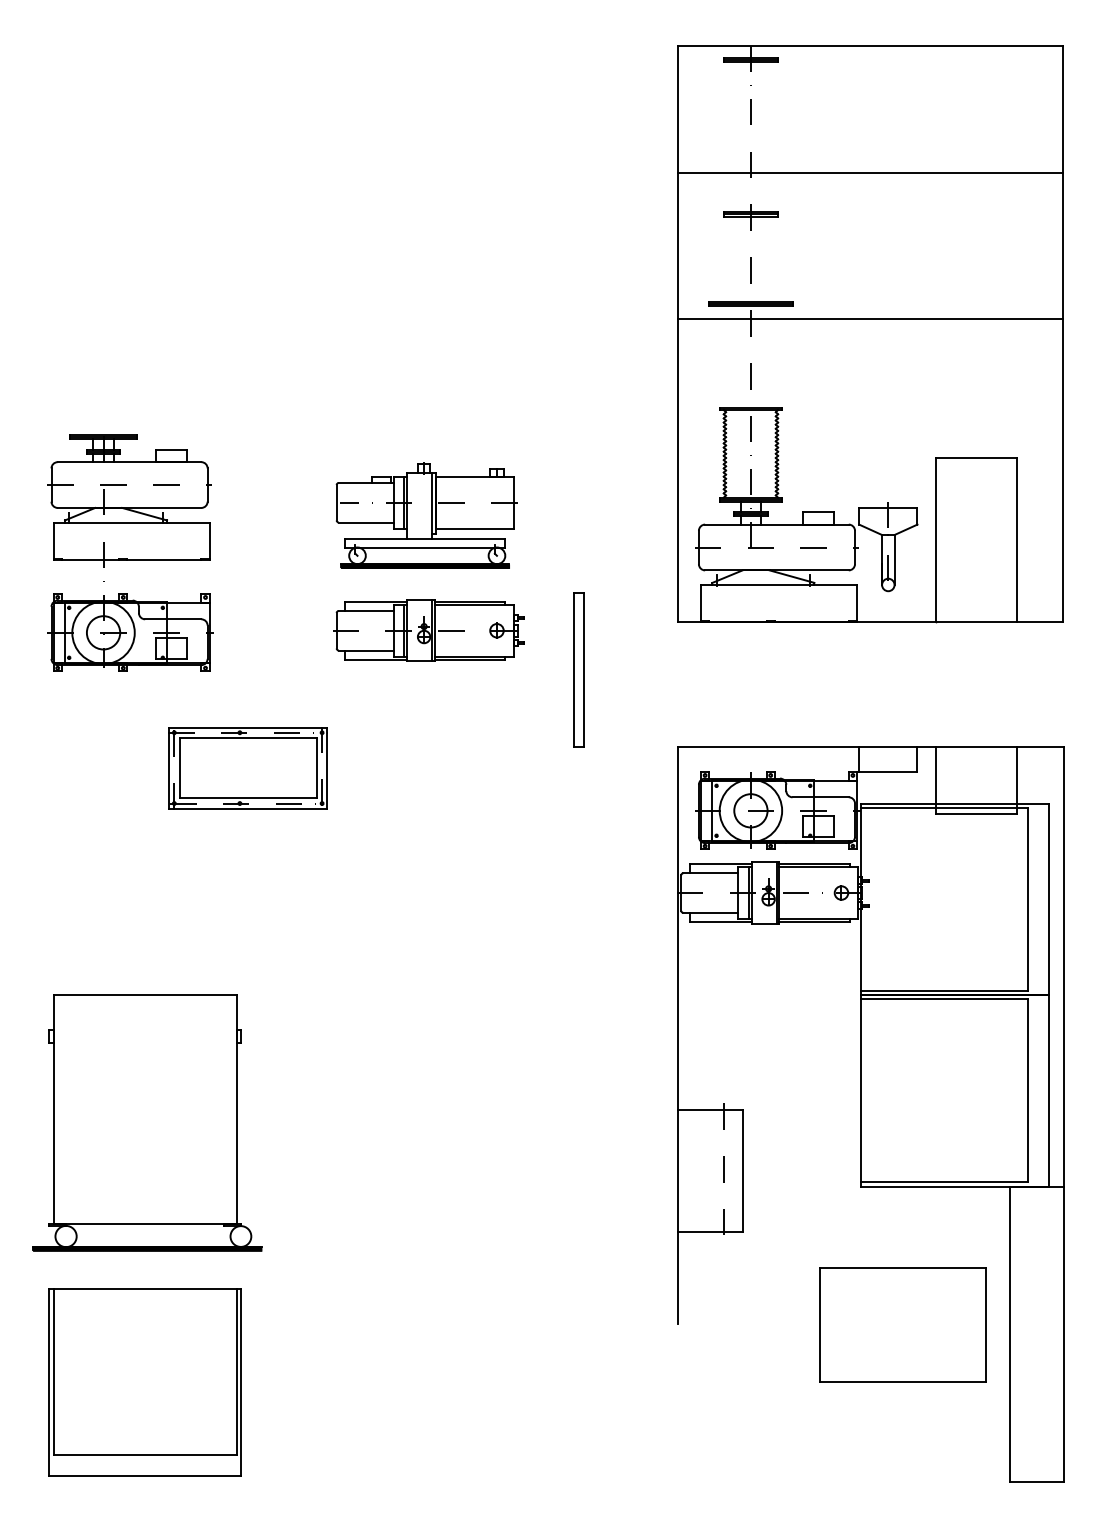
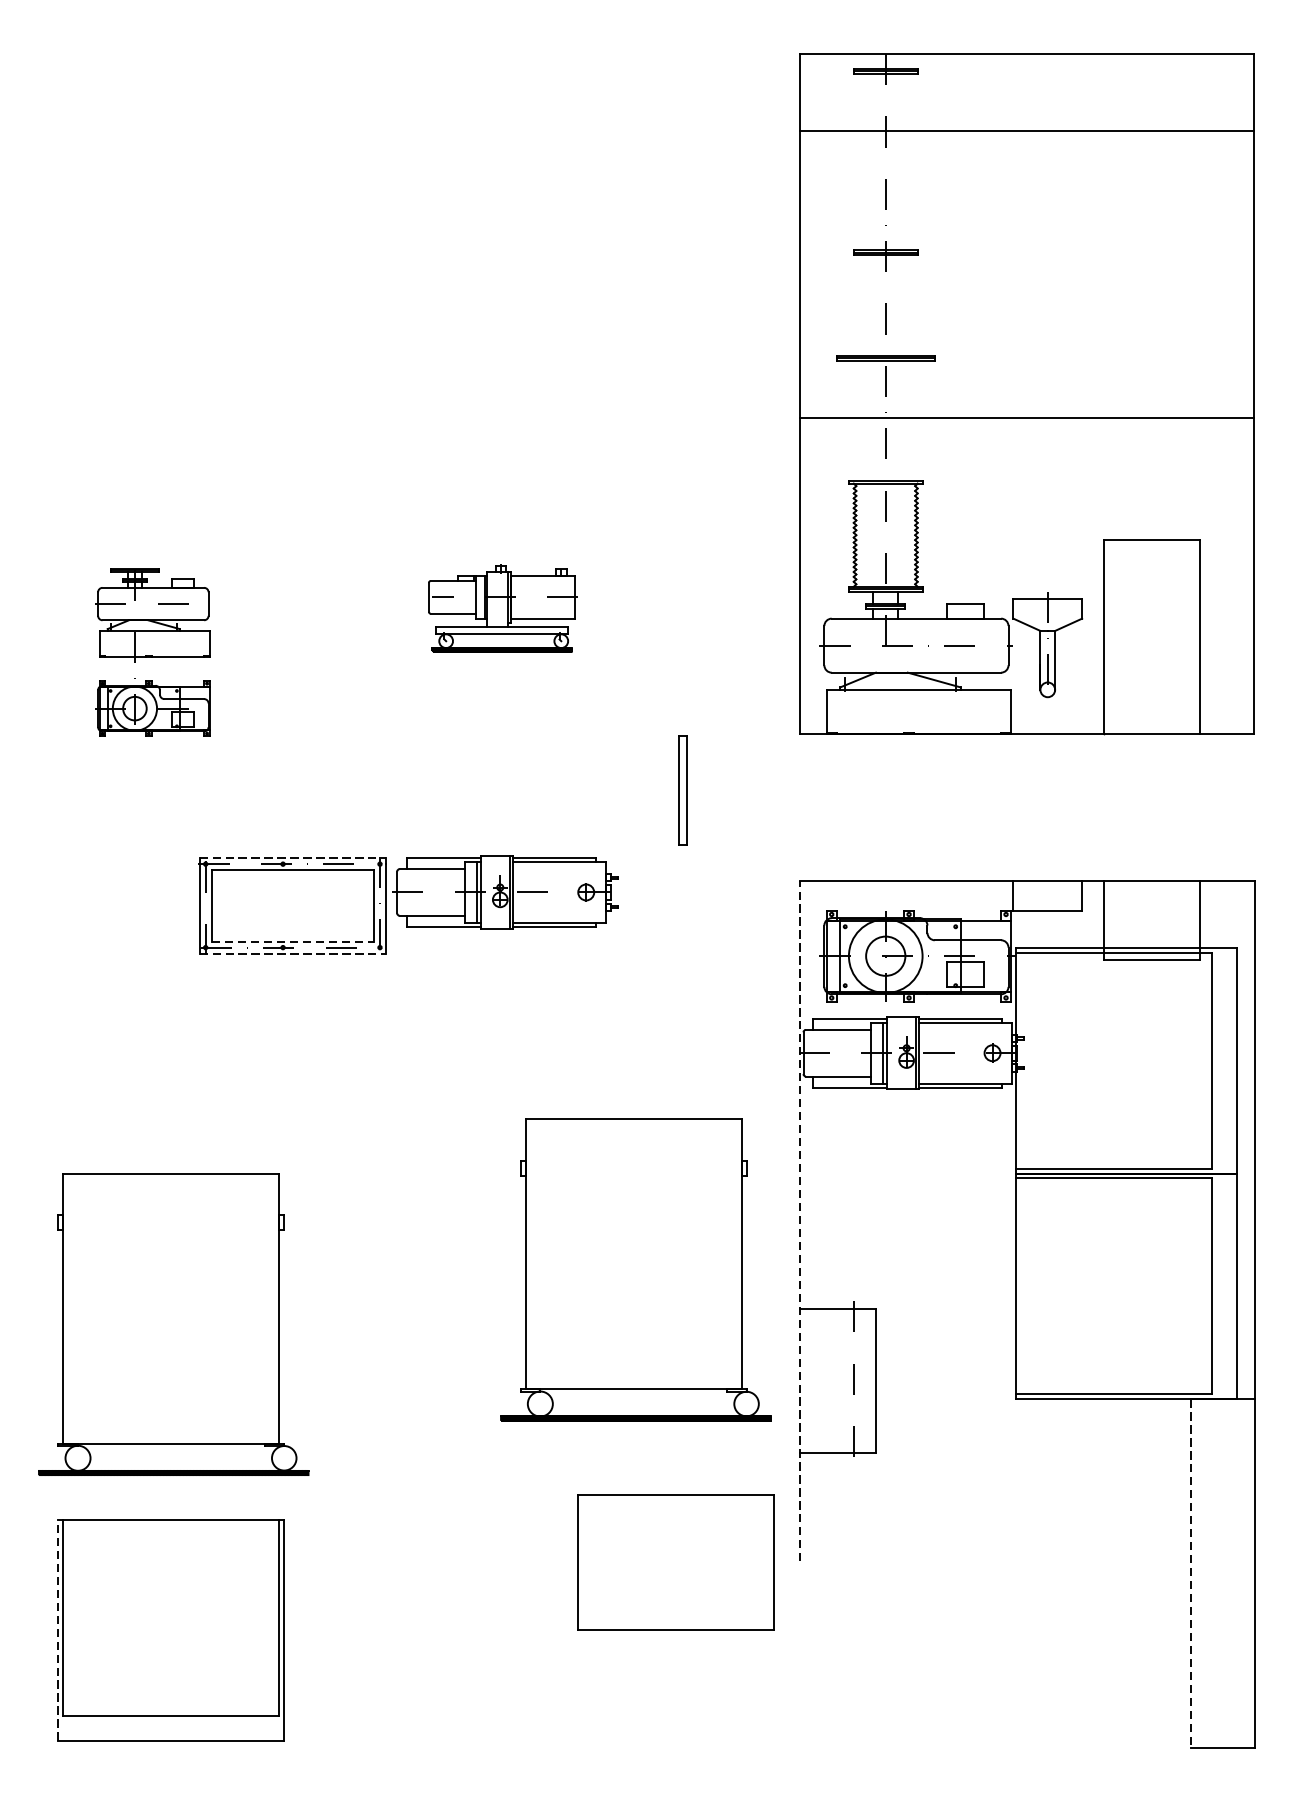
line: (870, 172) -> (1026, 130), moved
line: (870, 318) -> (1026, 418), moved
part: (426, 515) -> (503, 607), size x0.7
part: (130, 552) -> (154, 651), size x0.6
part: (428, 630) -> (505, 892), moved
part: (578, 669) -> (682, 789), size x0.6
line: (248, 727) -> (293, 857), solid -> dashed
line: (248, 798) -> (293, 941), solid -> dashed
line: (248, 808) -> (293, 953), solid -> dashed
line: (678, 1035) -> (800, 1221), solid -> dashed
part: (539, 1076) -> (636, 1269), added
part: (902, 1324) -> (675, 1562), moved
line: (1010, 1334) -> (1191, 1573), solid -> dashed
line: (49, 1382) -> (58, 1630), solid -> dashed

